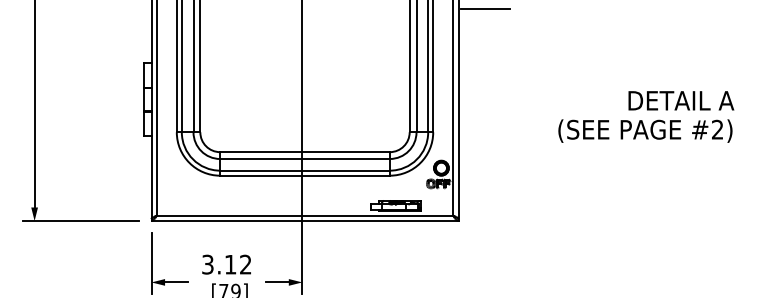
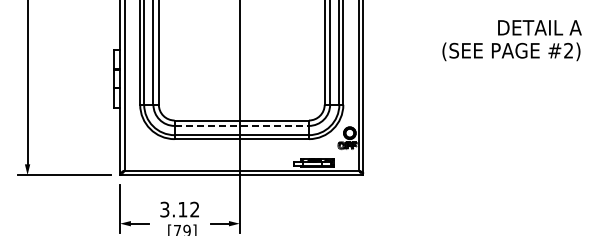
line: (485, 9) -> (384, 7), removed
text: (645, 116) -> (511, 40), moved
line: (305, 158) -> (242, 125), solid -> dashed

